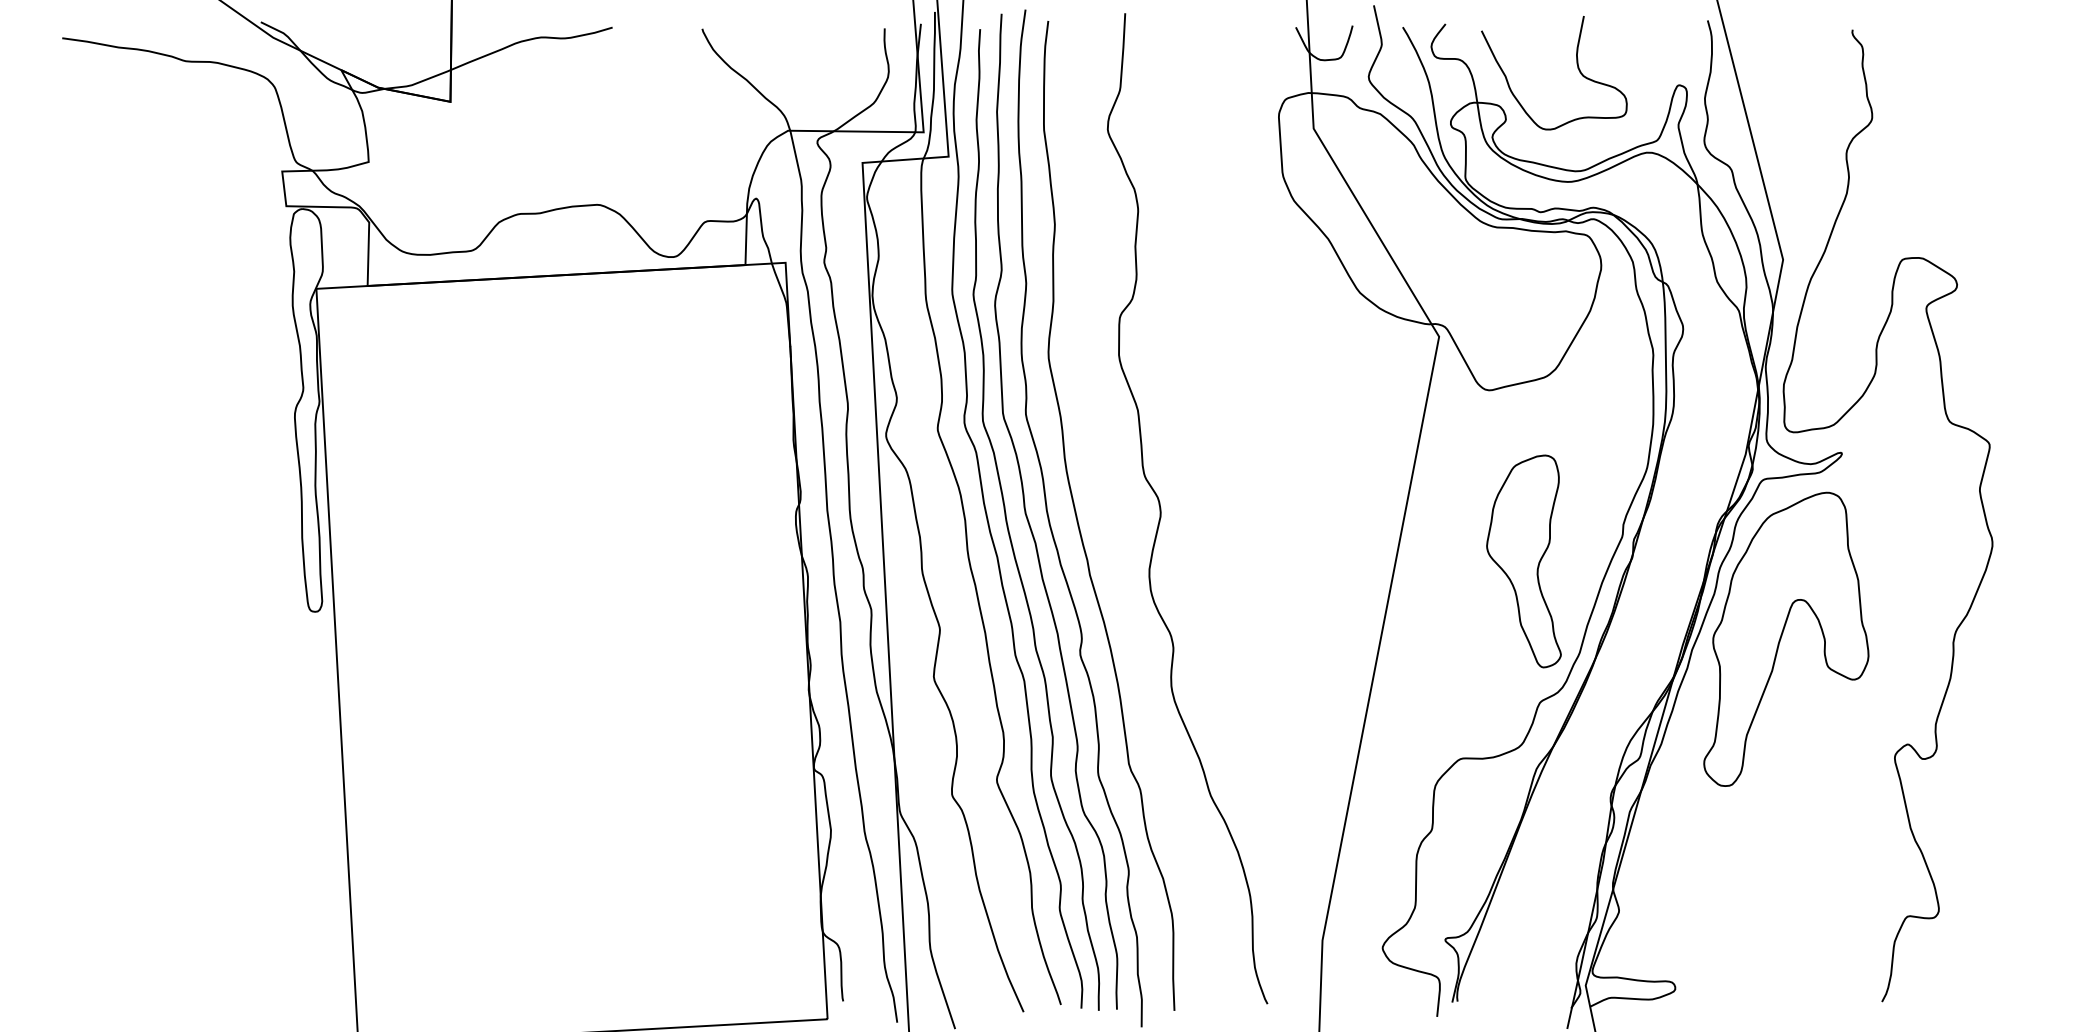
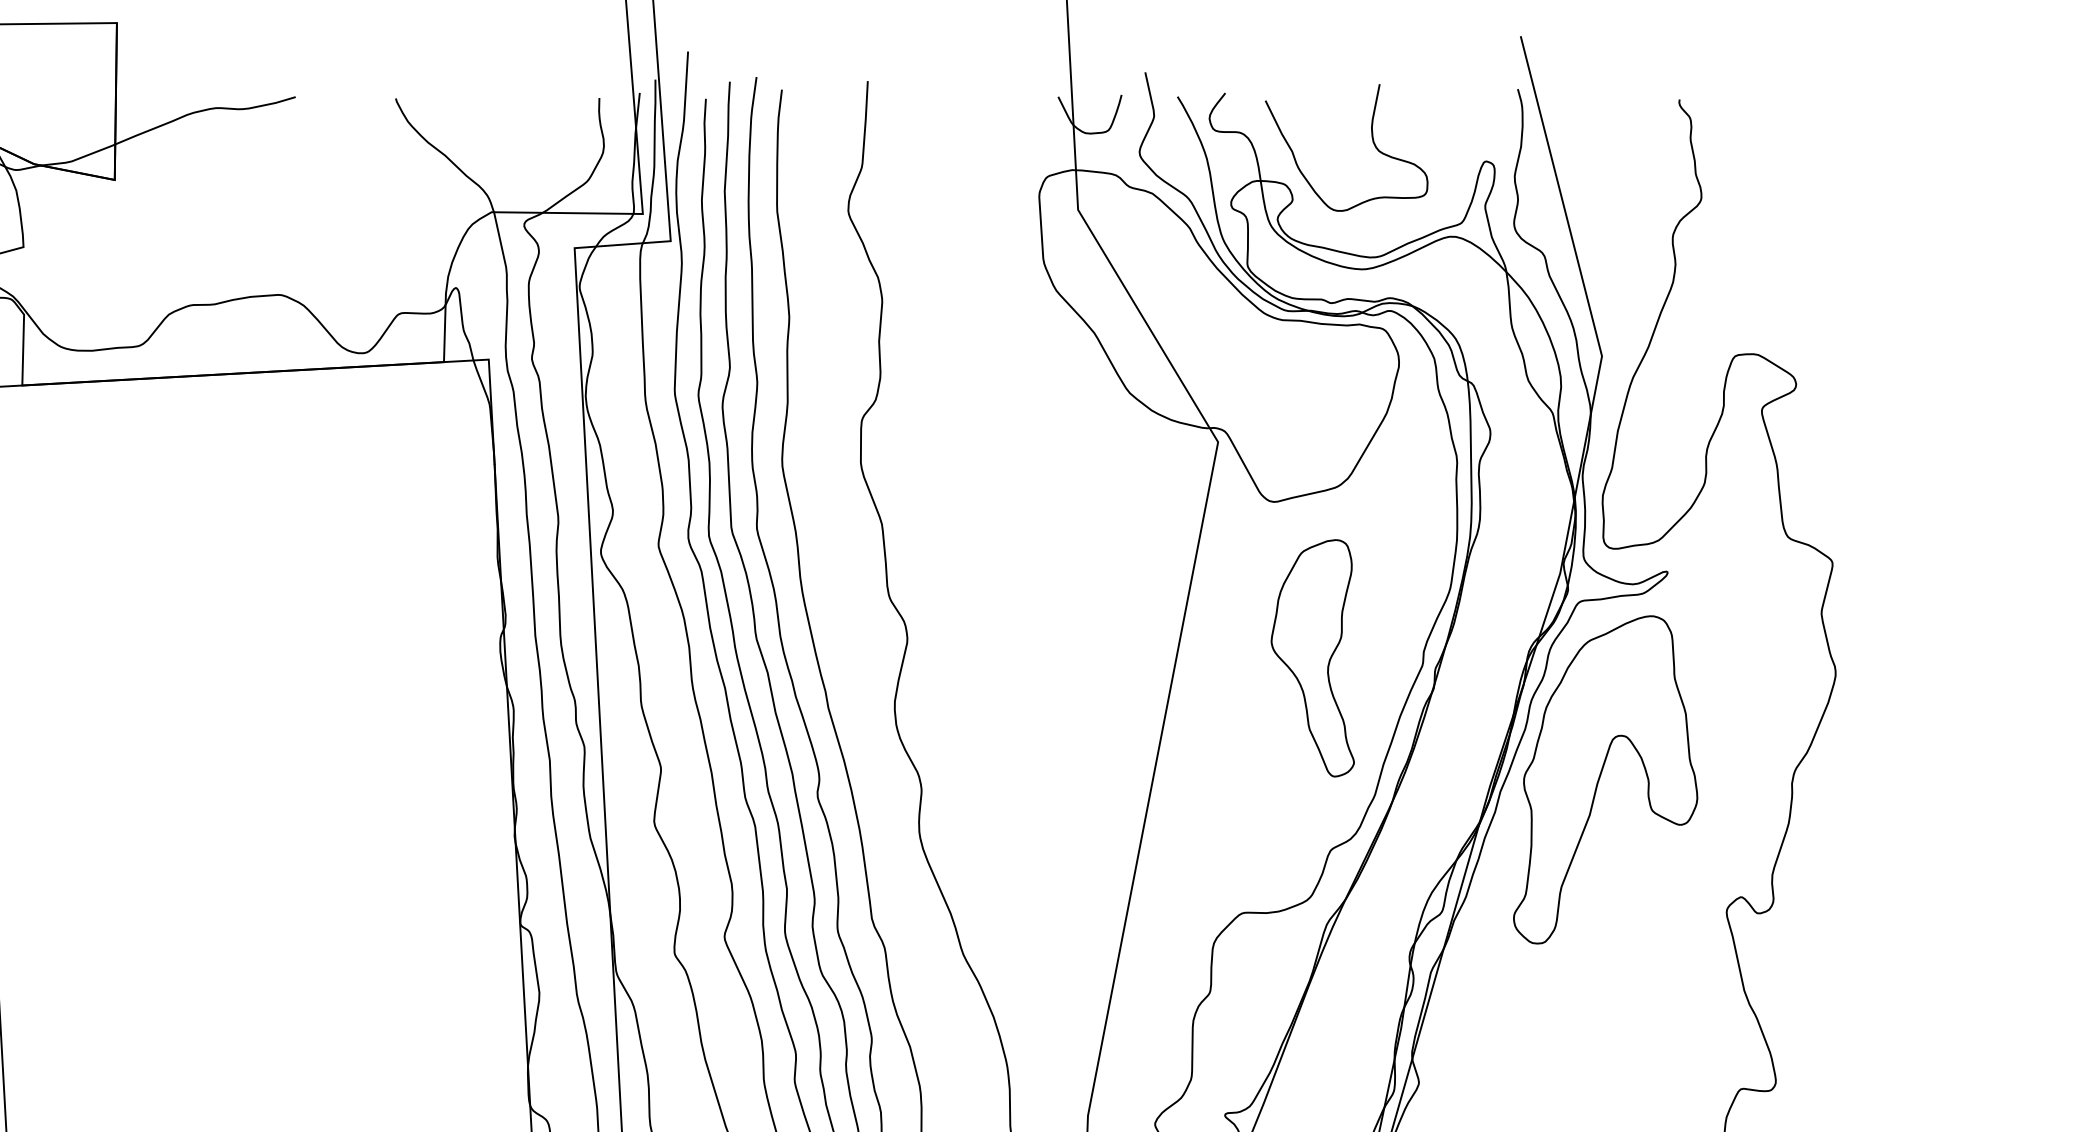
part: (1523, 561) -> (1312, 658), moved

